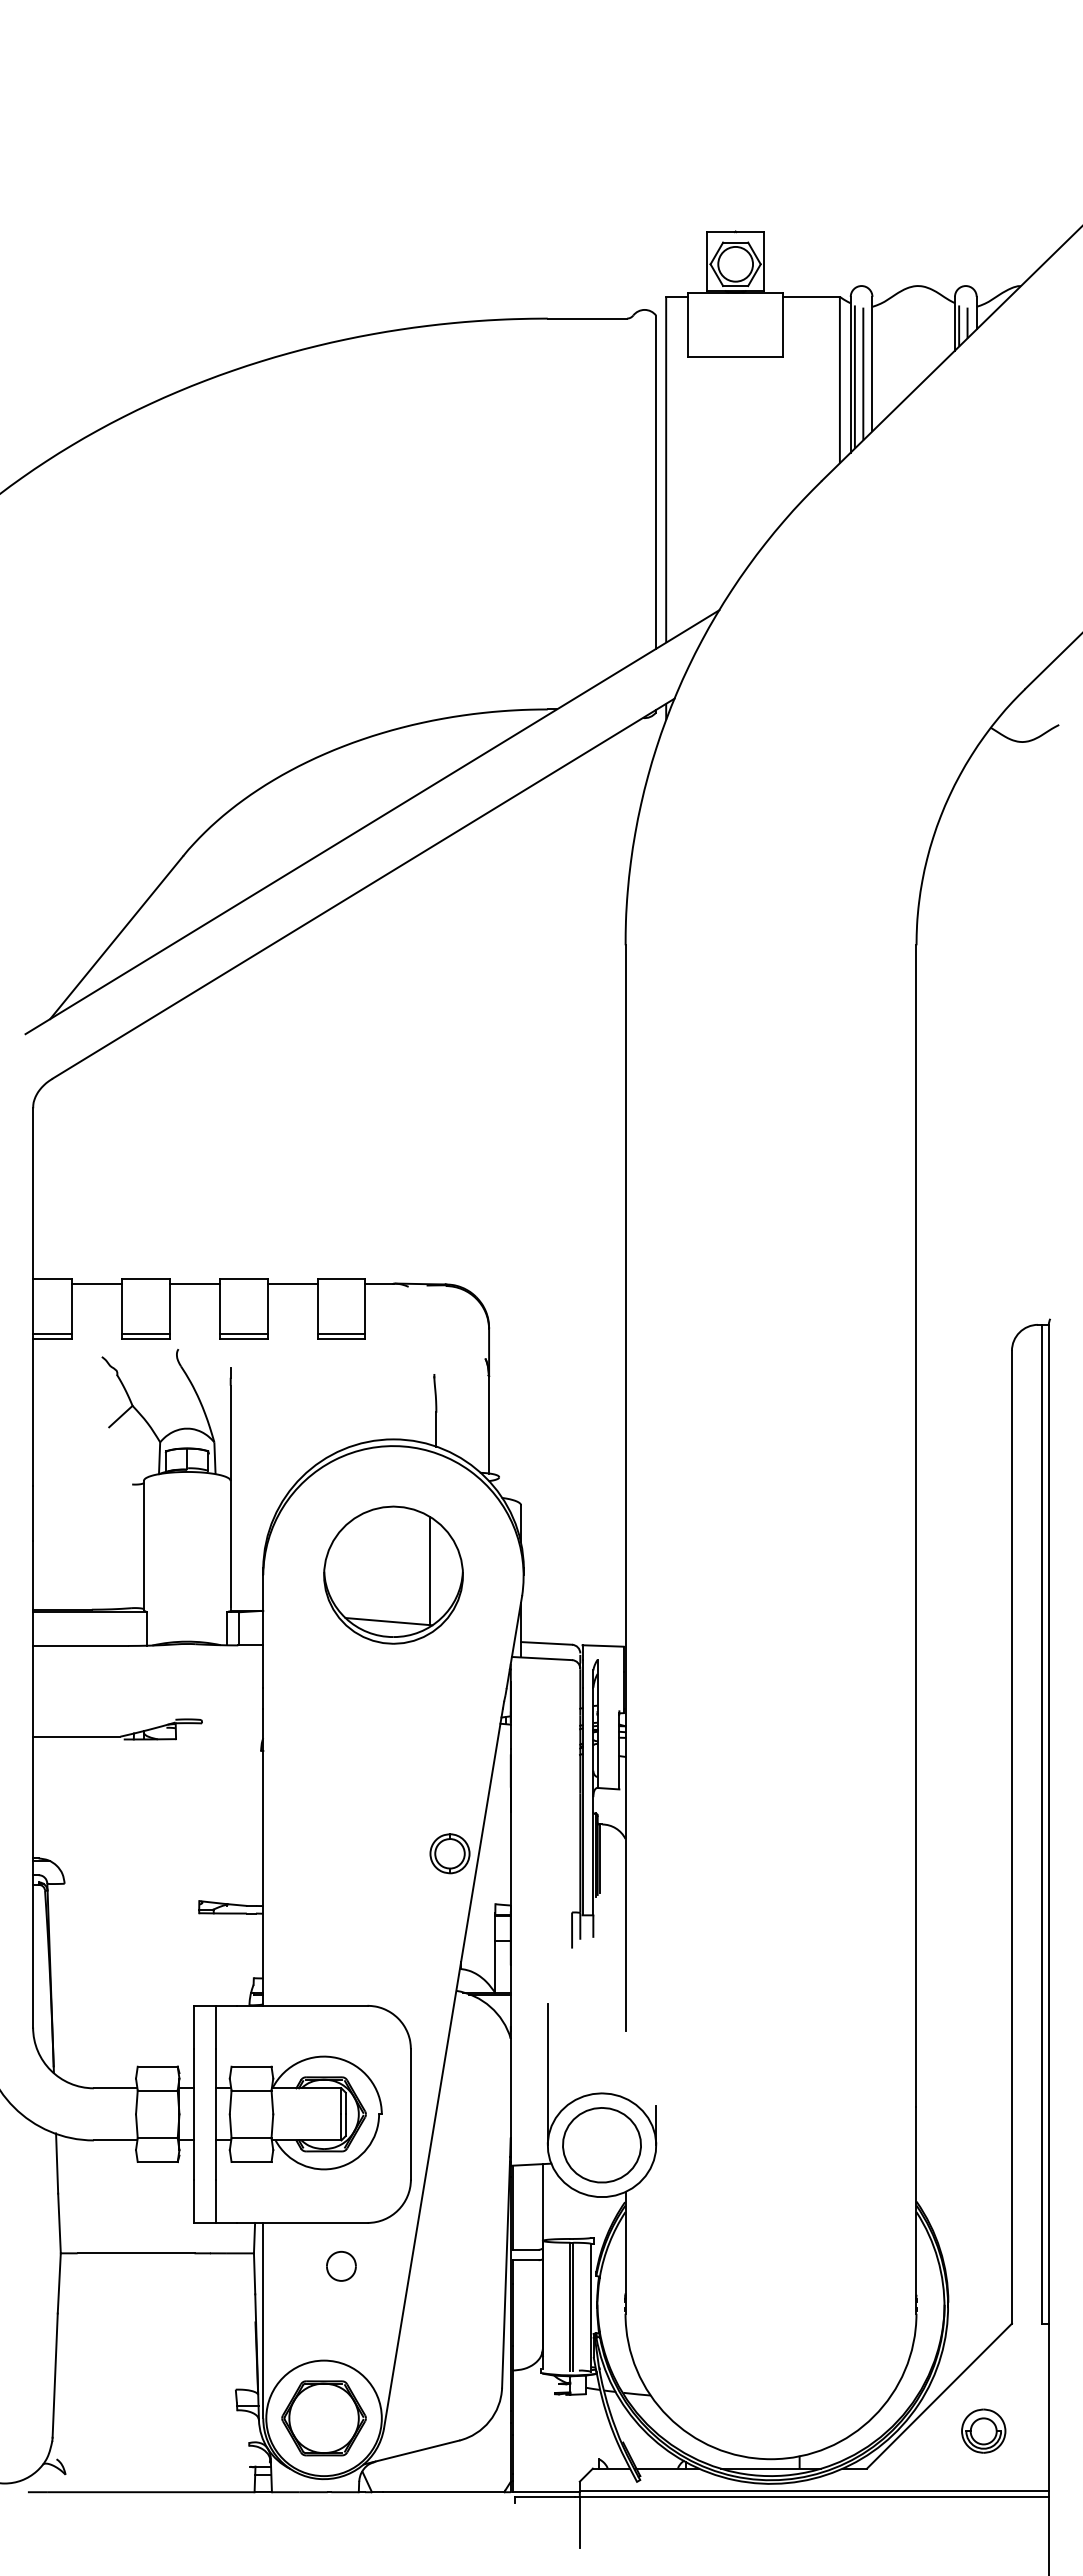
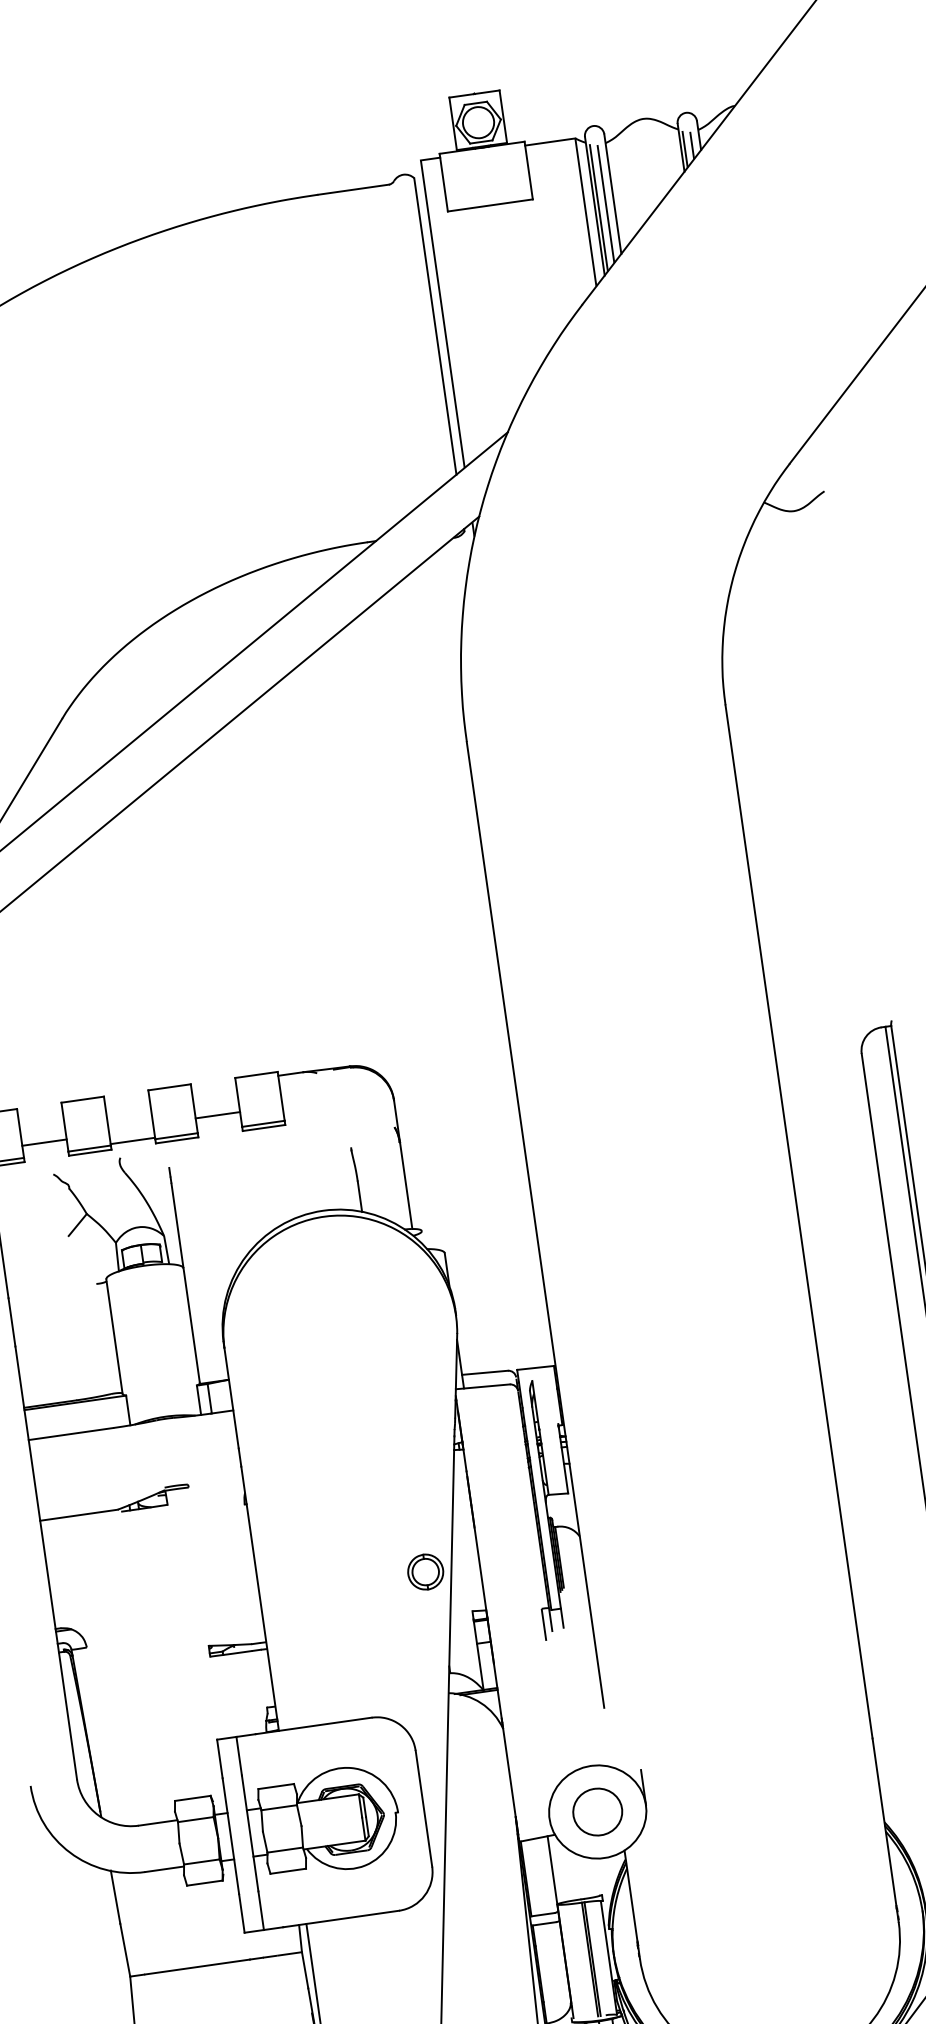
line: (97, 1283) -> (44, 1142), moved
line: (194, 1283) -> (132, 1140), moved
line: (292, 1283) -> (217, 1115), moved
part: (393, 1574) -> (340, 1330), removed
line: (547, 2074) -> (540, 1755), removed
part: (601, 2145) -> (597, 1812), size x0.7
part: (341, 2265) -> (381, 1951), removed

